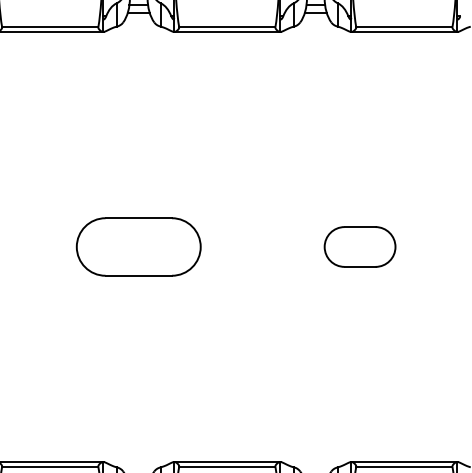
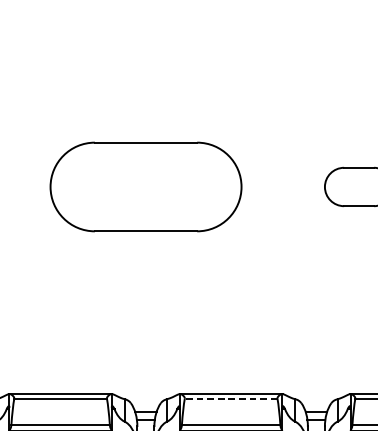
part: (138, 246) -> (145, 186), size x1.6
line: (226, 466) -> (230, 398), solid -> dashed

